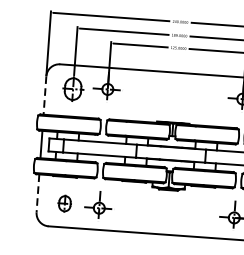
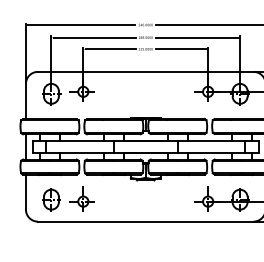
line: (44, 95) -> (25, 101), dashed -> solid
line: (37, 193) -> (25, 192), dashed -> solid
part: (65, 203) -> (51, 199), size x1.43

